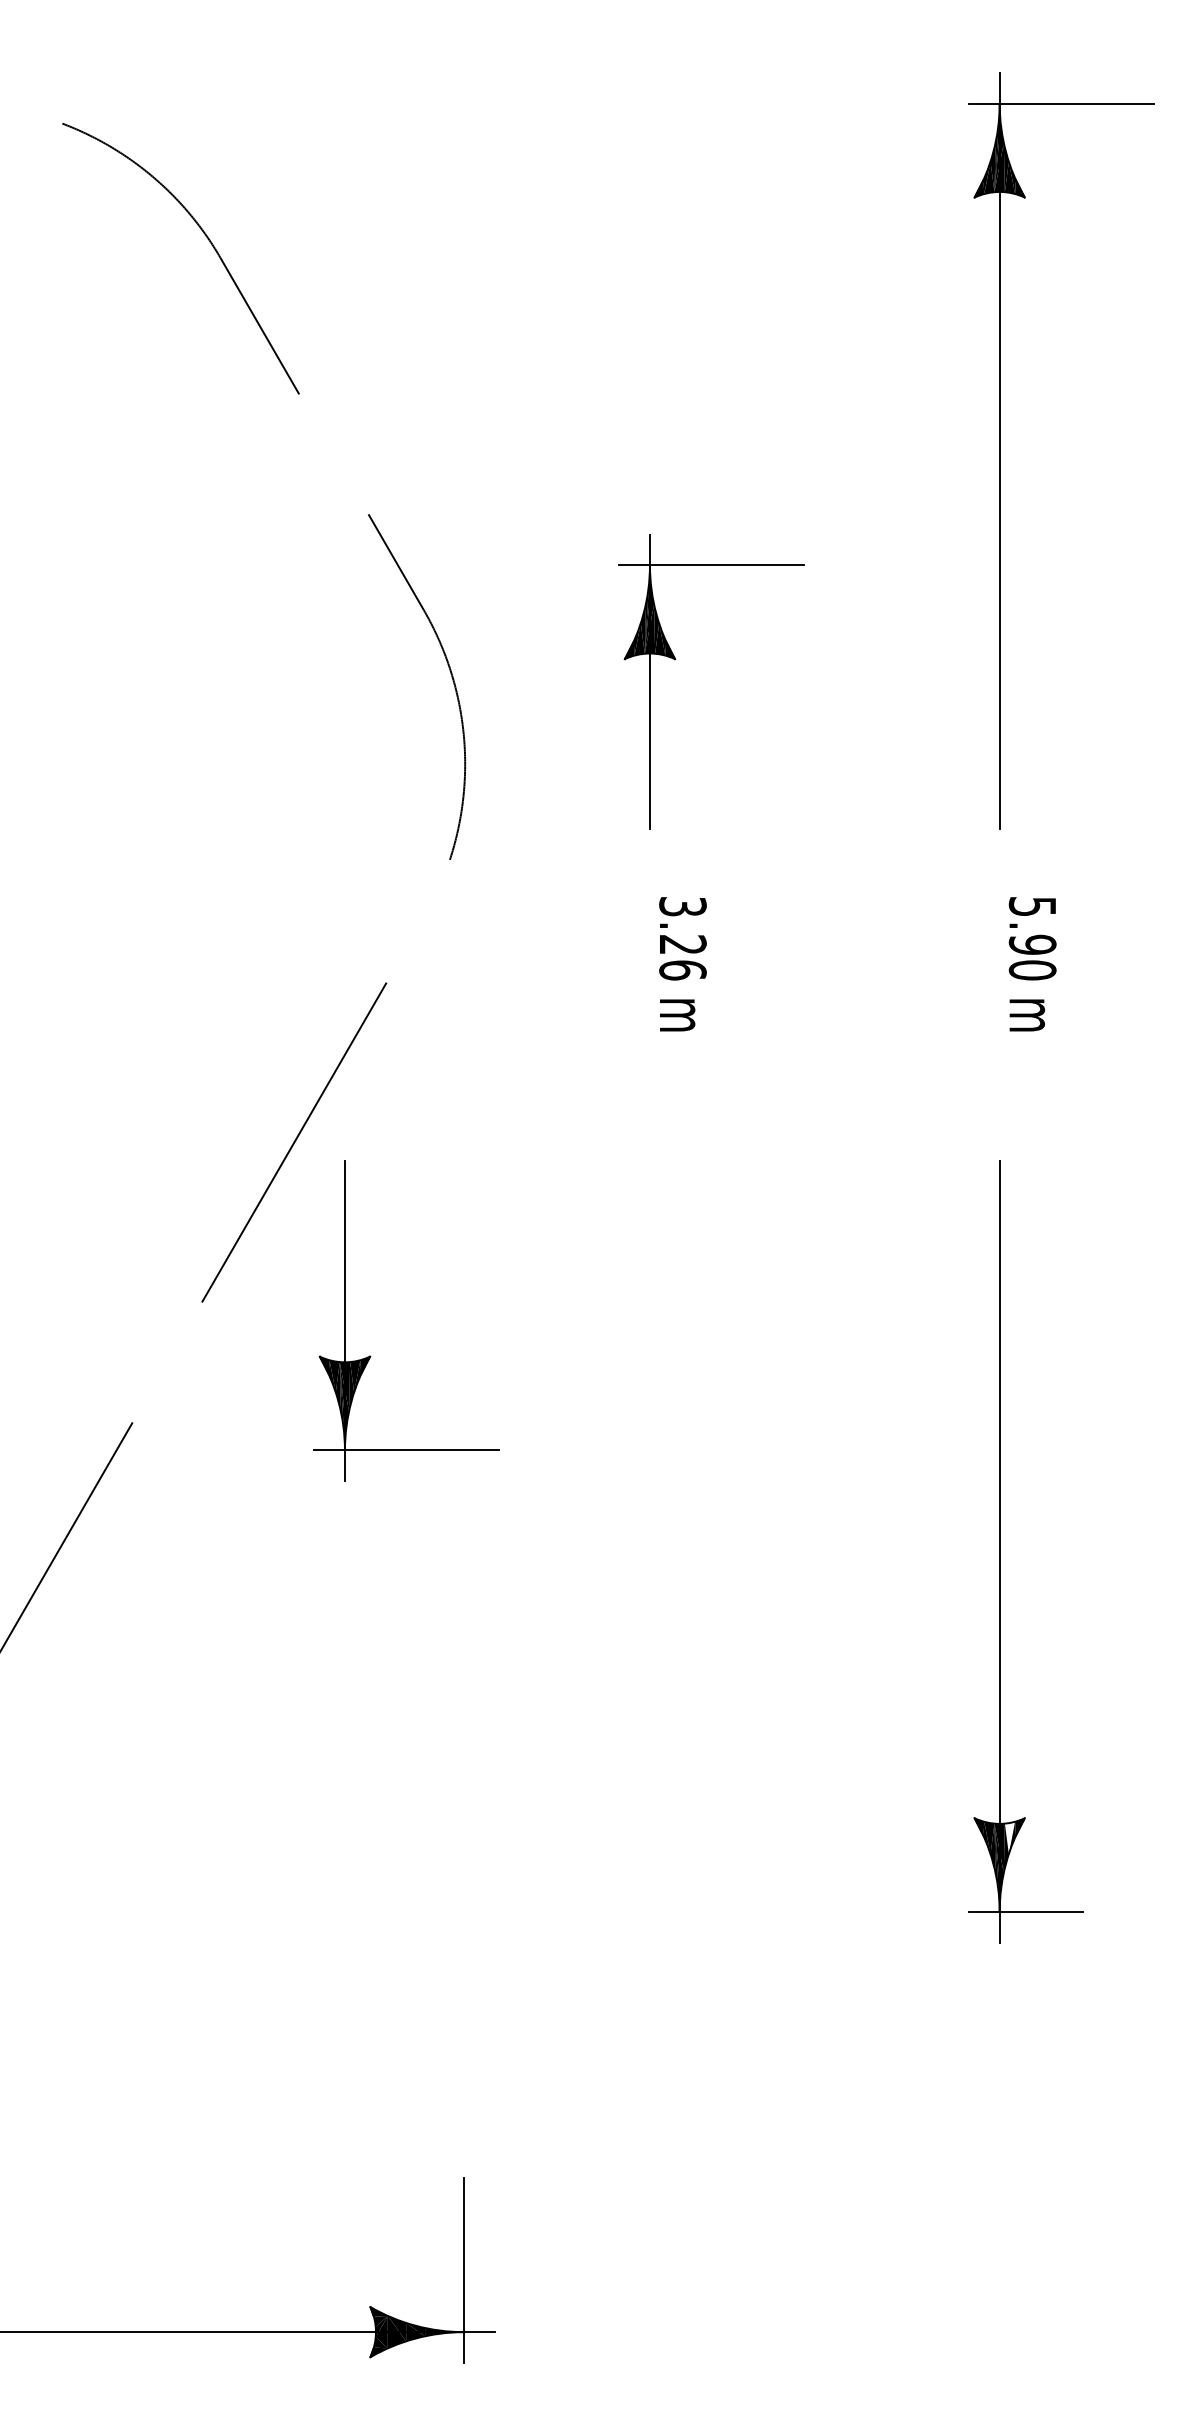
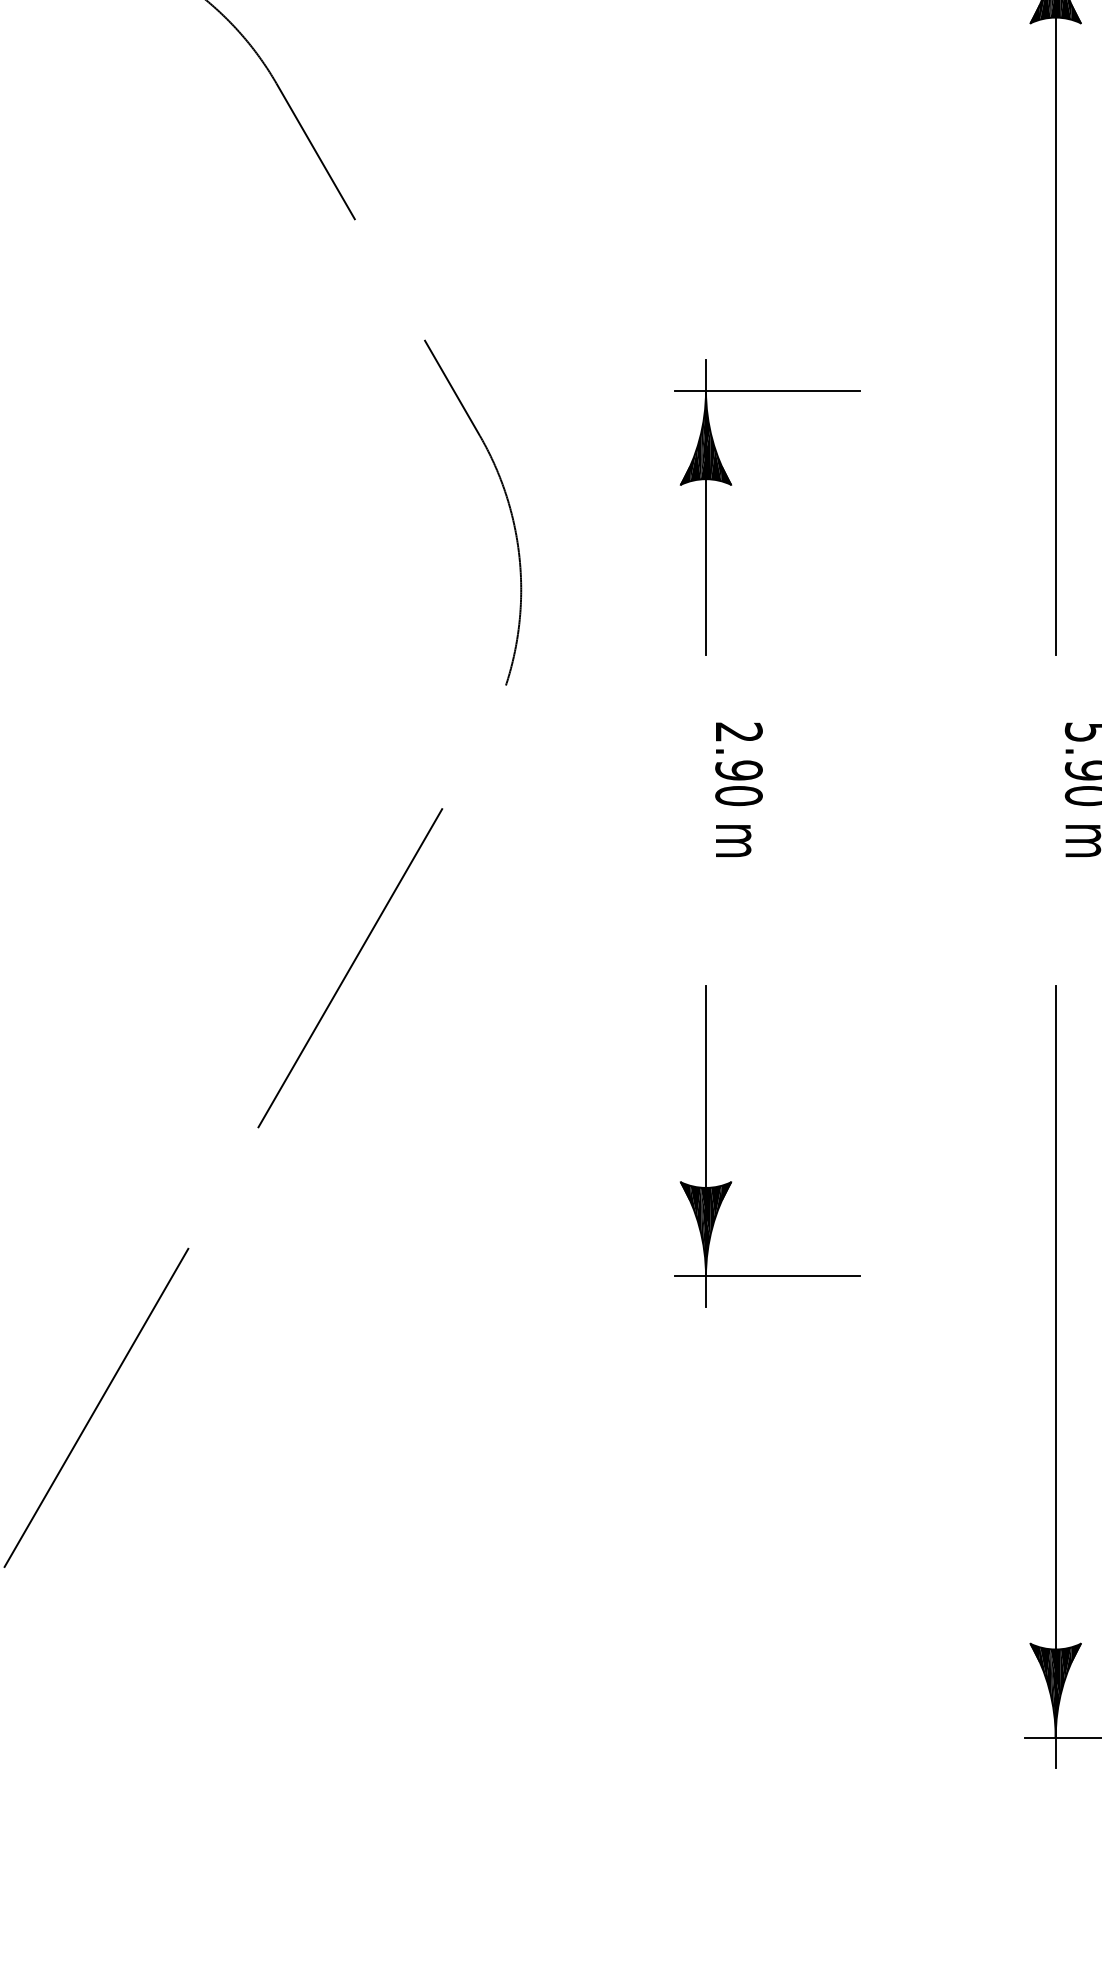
text: (682, 938) -> (738, 764), 3.26 -> 2.90
part: (370, 1355) -> (731, 1181), moved
fill: (1009, 1837) -> (1065, 1663), added

